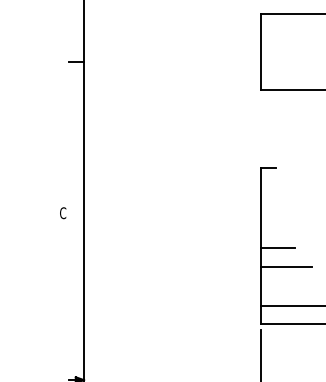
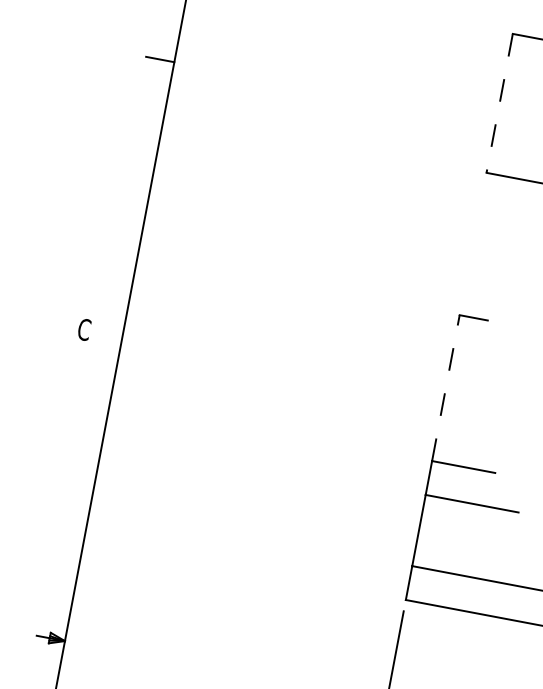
line: (260, 52) -> (499, 104), solid -> dashed
line: (260, 207) -> (446, 387), solid -> dashed

